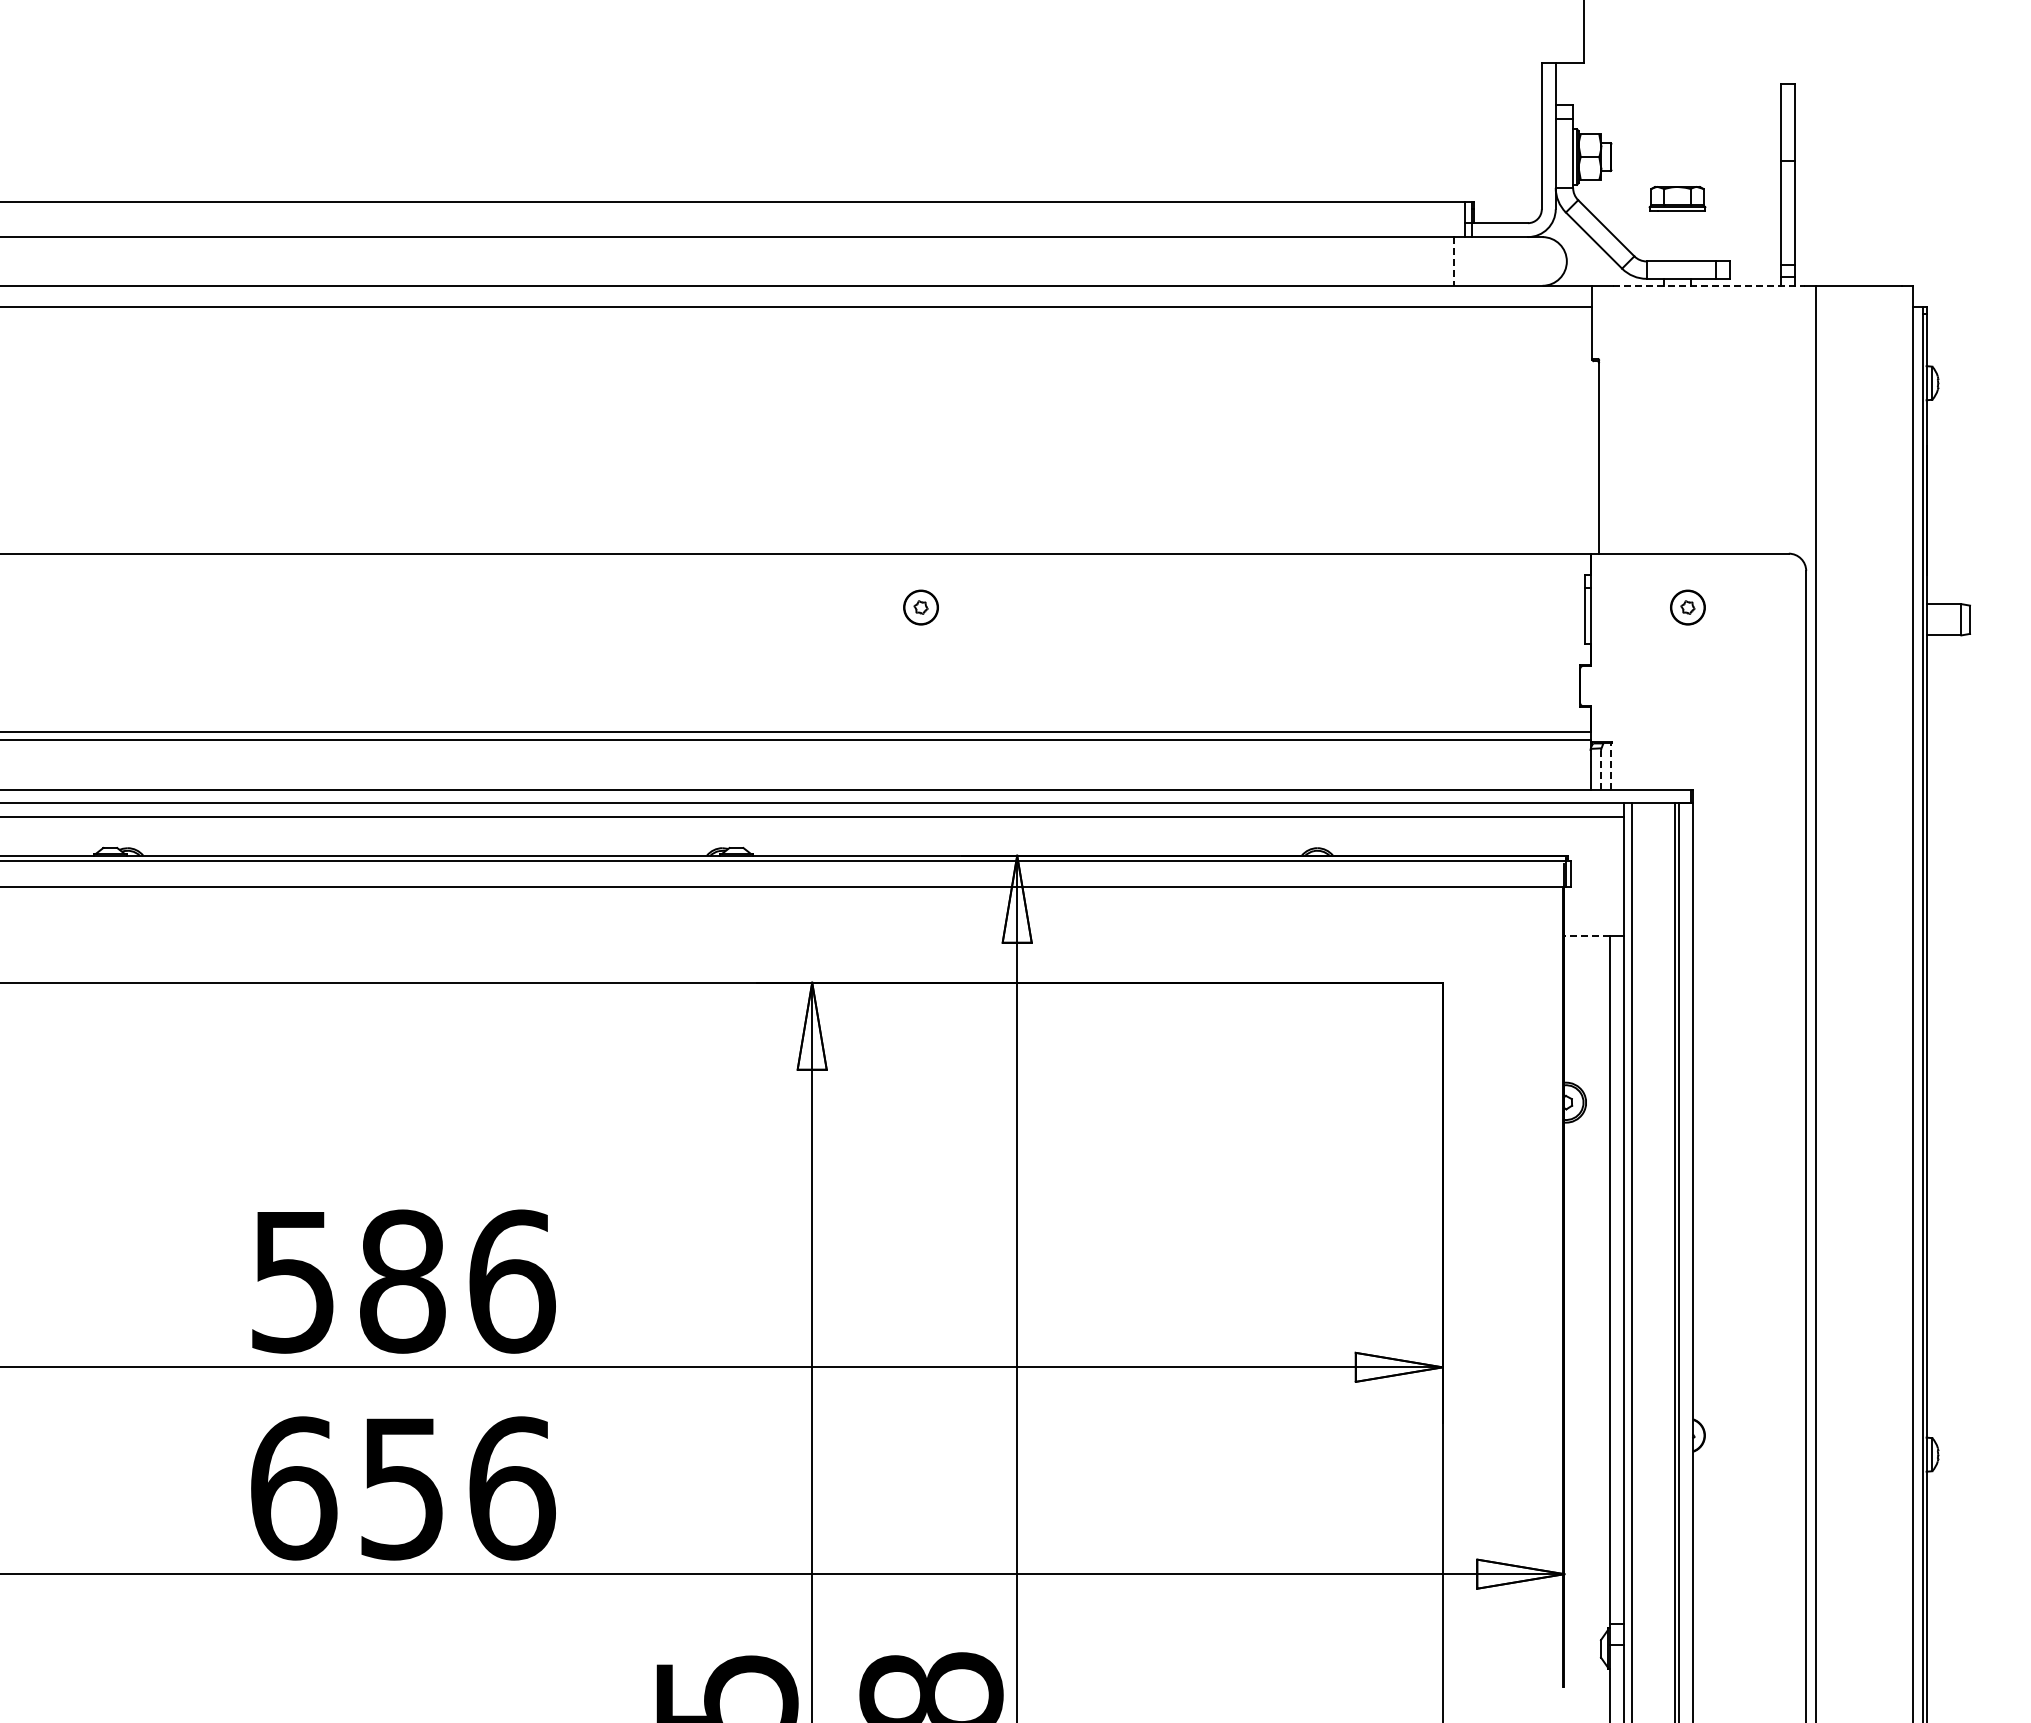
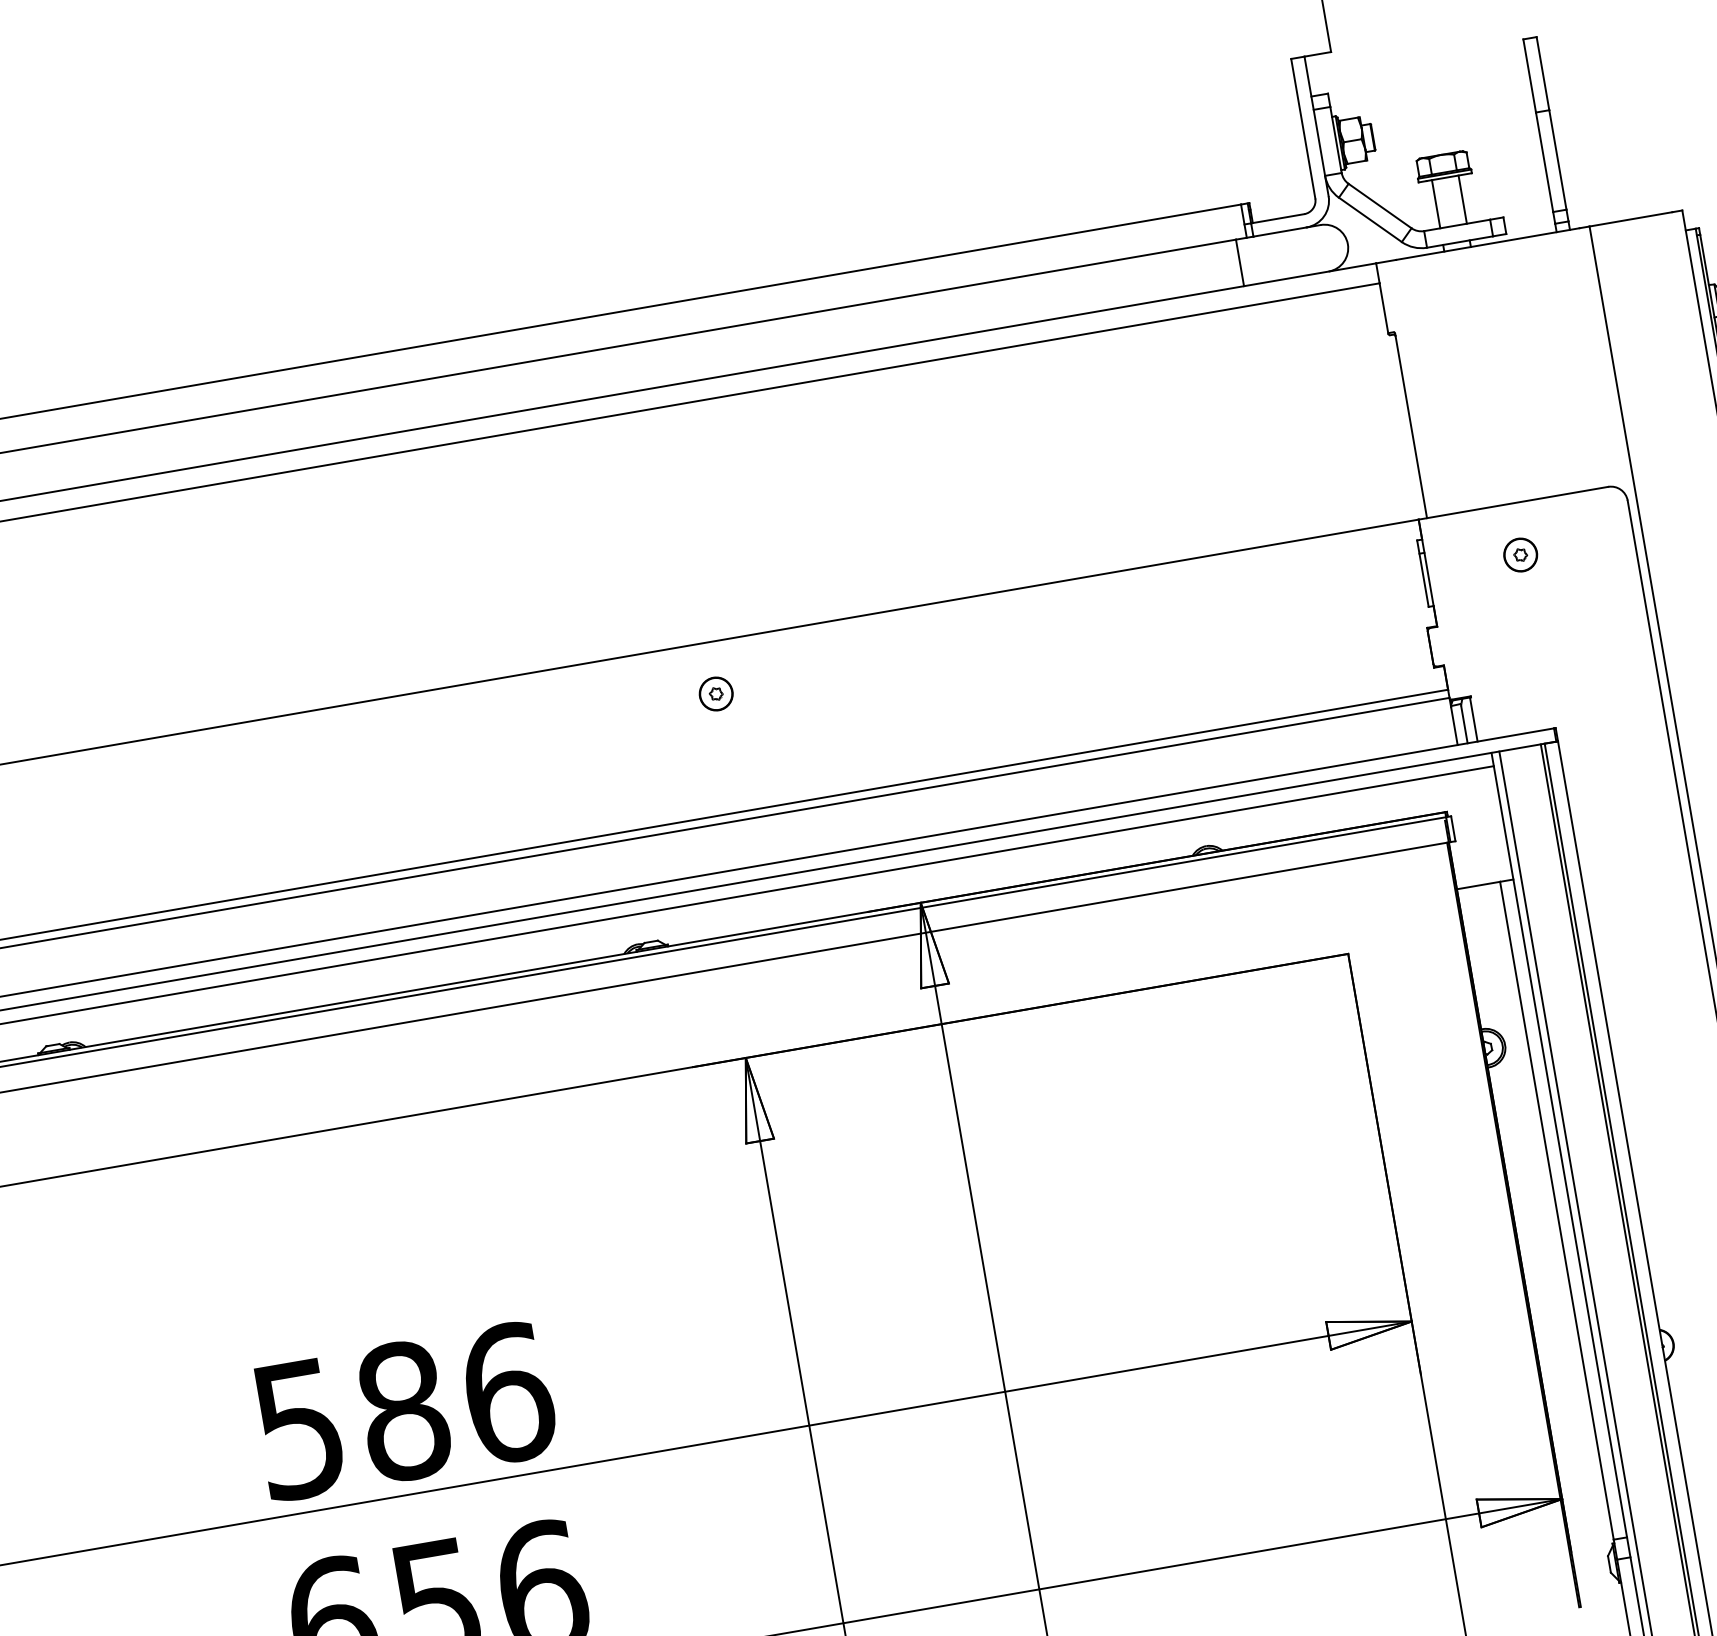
line: (1663, 236) -> (1436, 204), added
line: (1691, 236) -> (1462, 199), added
line: (1453, 261) -> (1239, 263), dashed -> solid
line: (1709, 285) -> (1488, 243), dashed -> solid
part: (920, 607) -> (715, 694), moved
line: (1611, 766) -> (1473, 719), dashed -> solid
line: (1600, 769) -> (1463, 724), dashed -> solid
line: (1587, 936) -> (1479, 885), dashed -> solid

